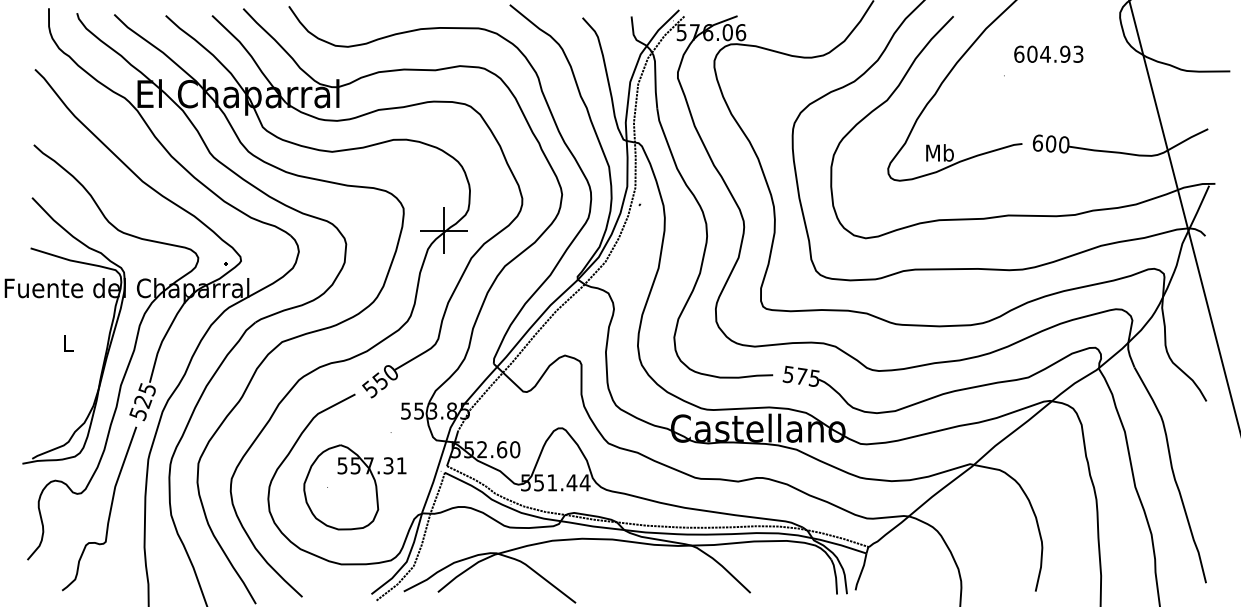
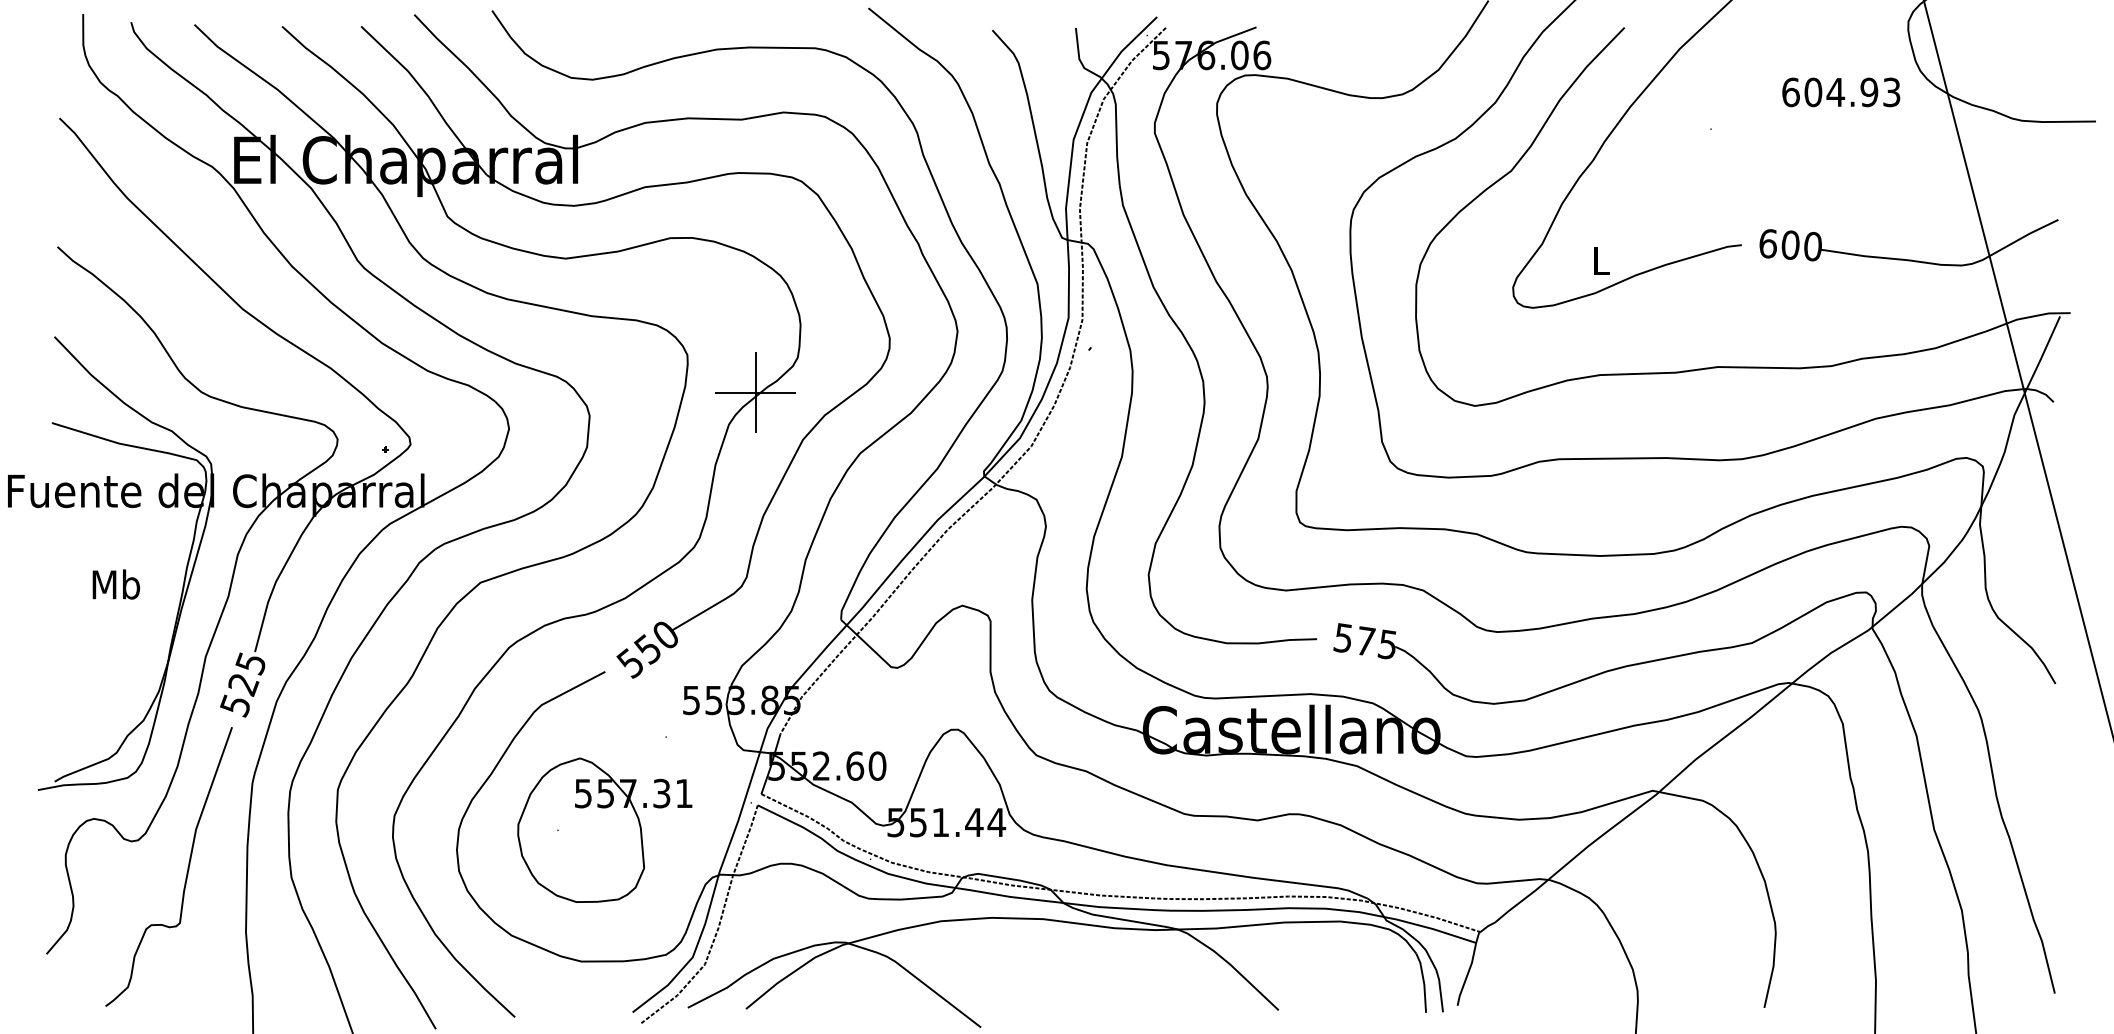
text: (1048, 53) -> (1840, 91), moved
text: (939, 152) -> (1600, 259), Mb -> L
text: (68, 342) -> (116, 583), L -> Mb

